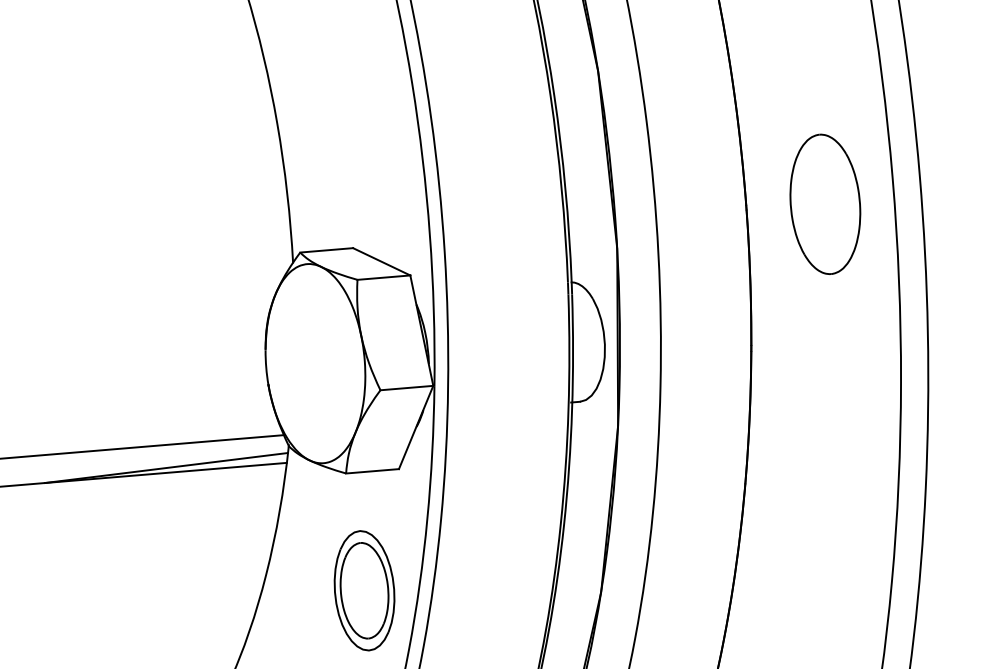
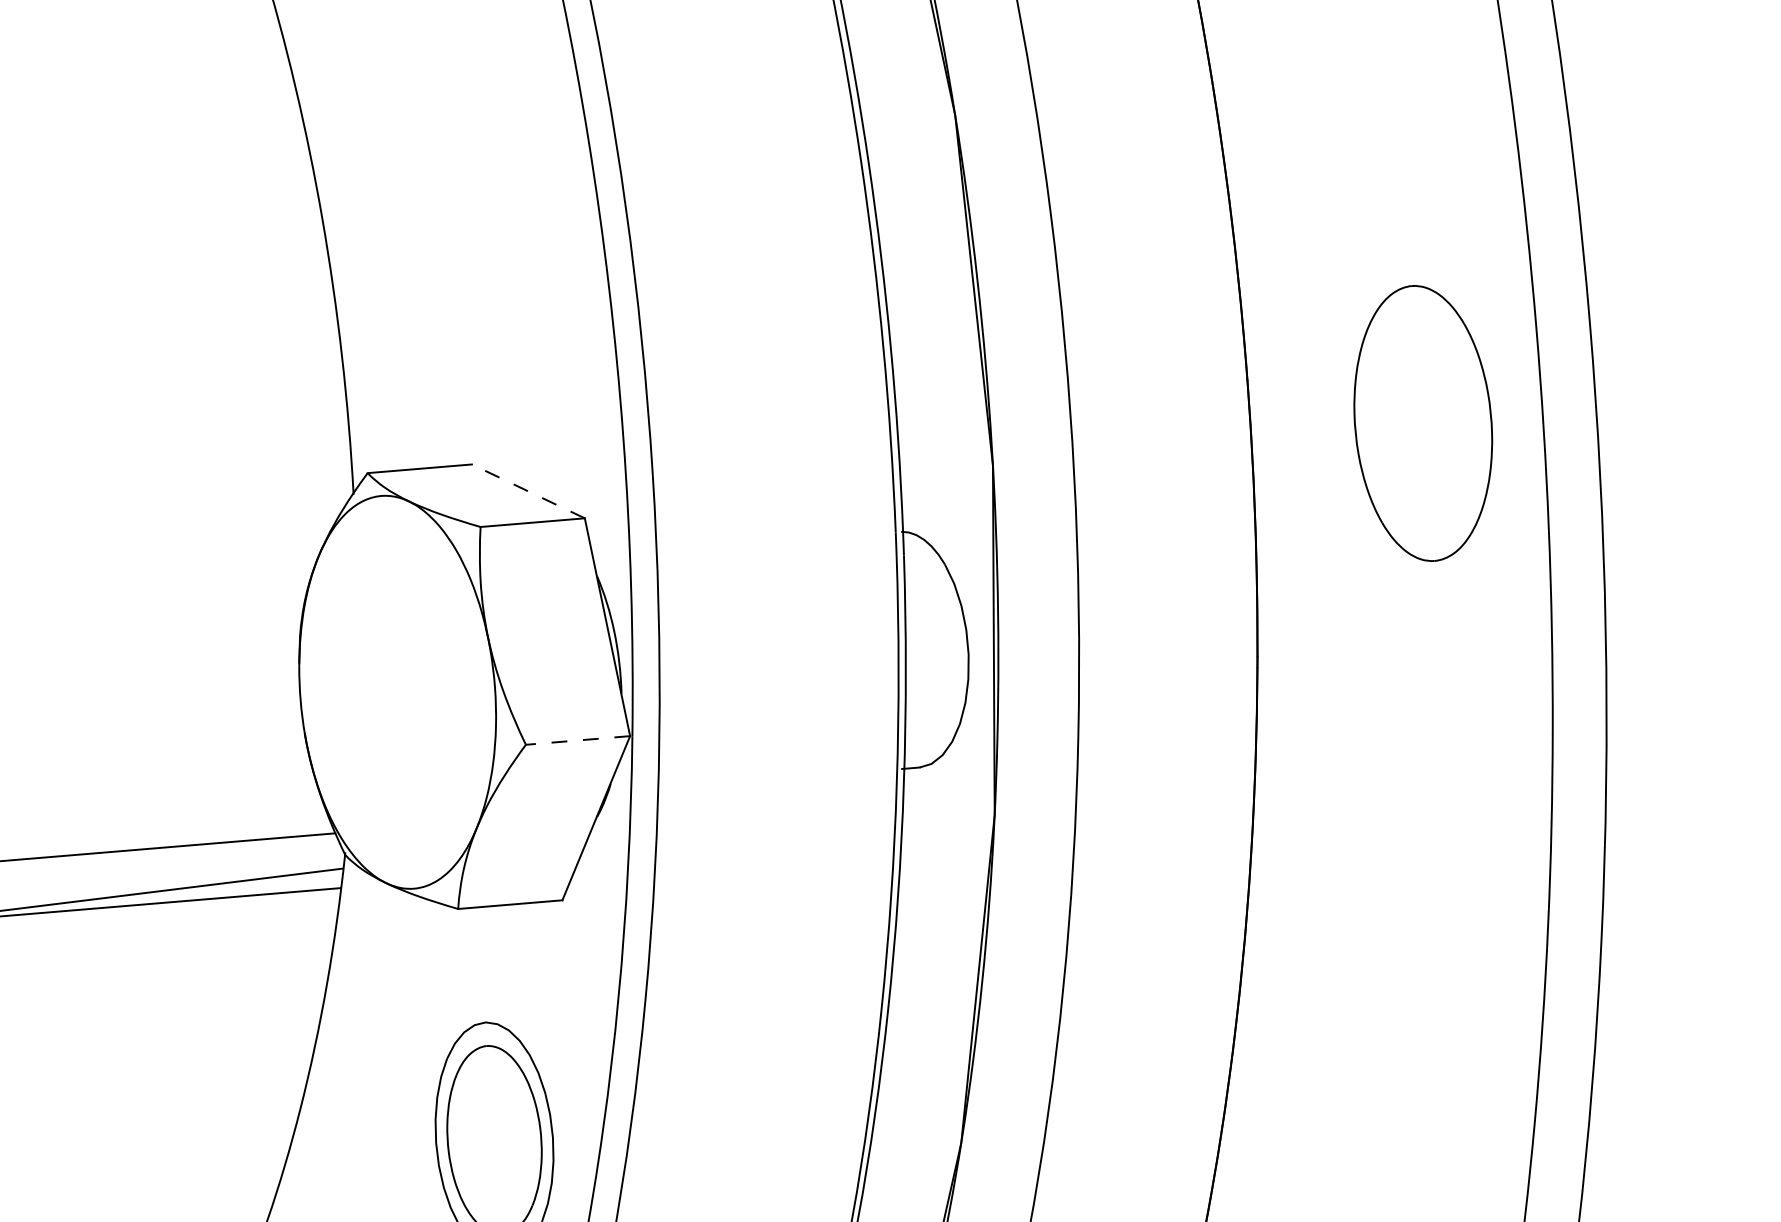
part: (825, 203) -> (1423, 421), moved
line: (381, 261) -> (527, 490), solid -> dashed
line: (406, 388) -> (577, 741), solid -> dashed

